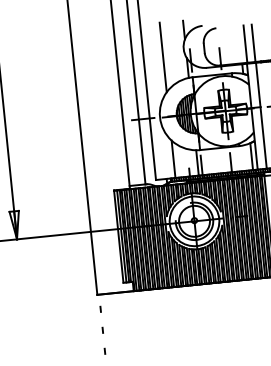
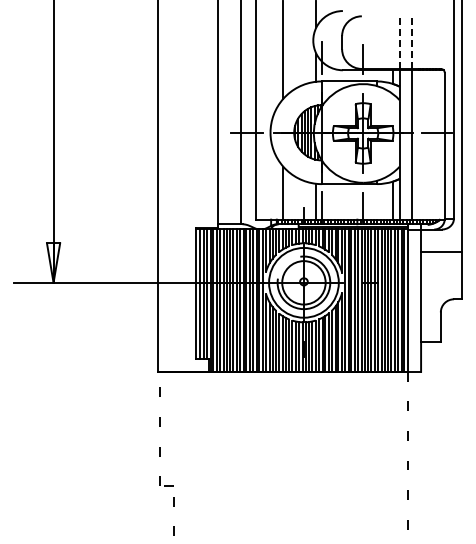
line: (253, 43) -> (411, 42), solid -> dashed
line: (245, 44) -> (400, 42), solid -> dashed

